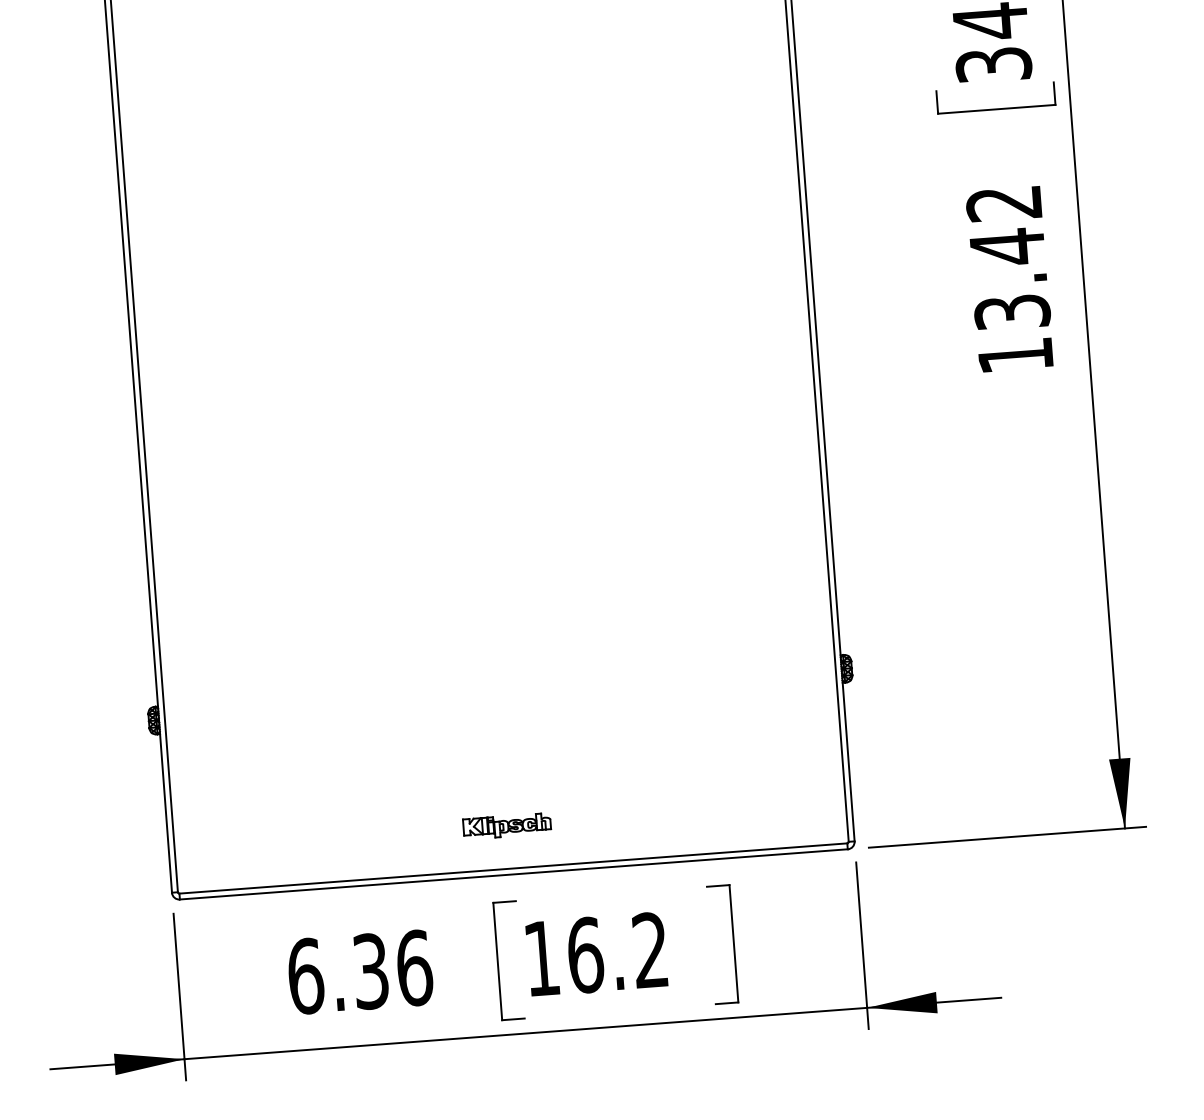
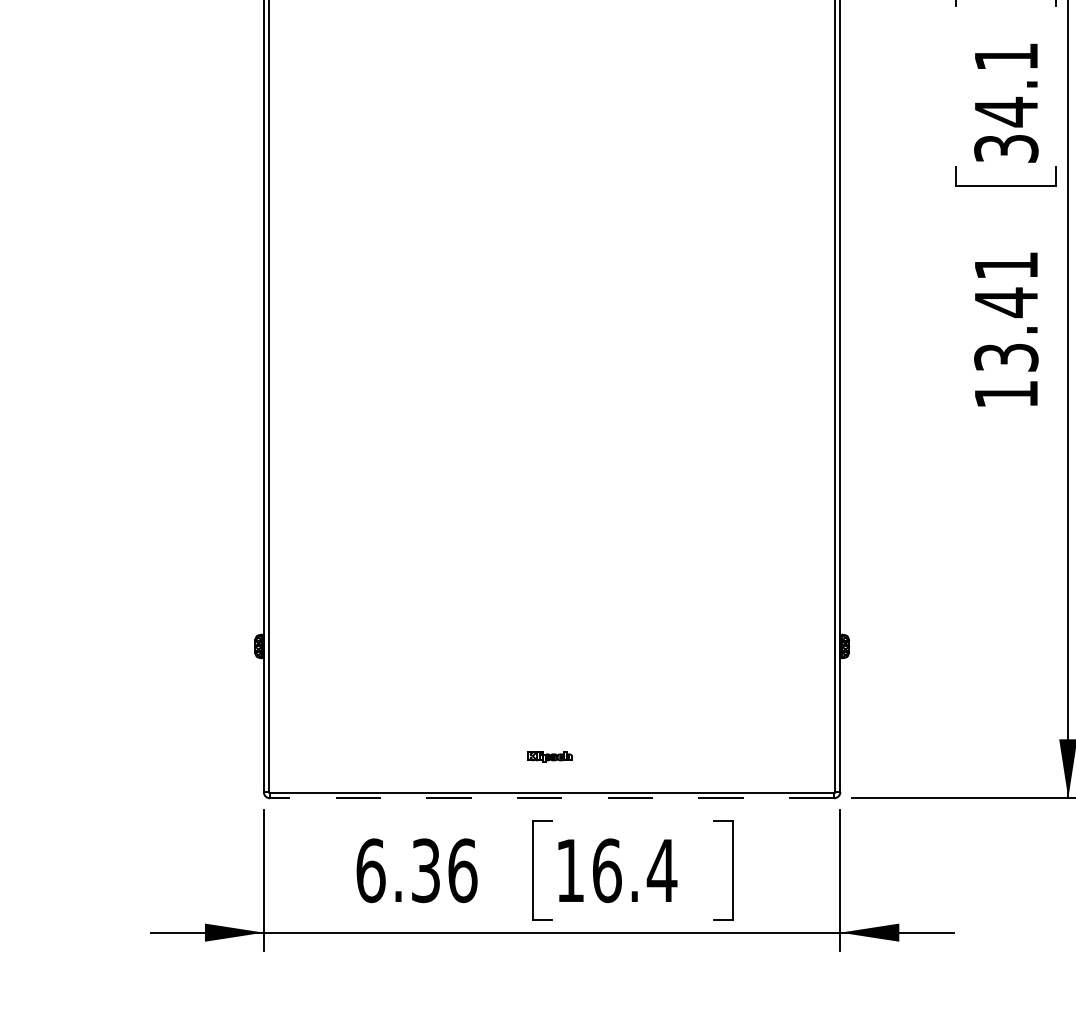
text: (1003, 203) -> (1005, 265), 13.42 -> 13.41
part: (507, 825) -> (549, 756), size x0.6
line: (513, 874) -> (551, 798), solid -> dashed
text: (649, 949) -> (661, 869), 16.2 -> 16.4

